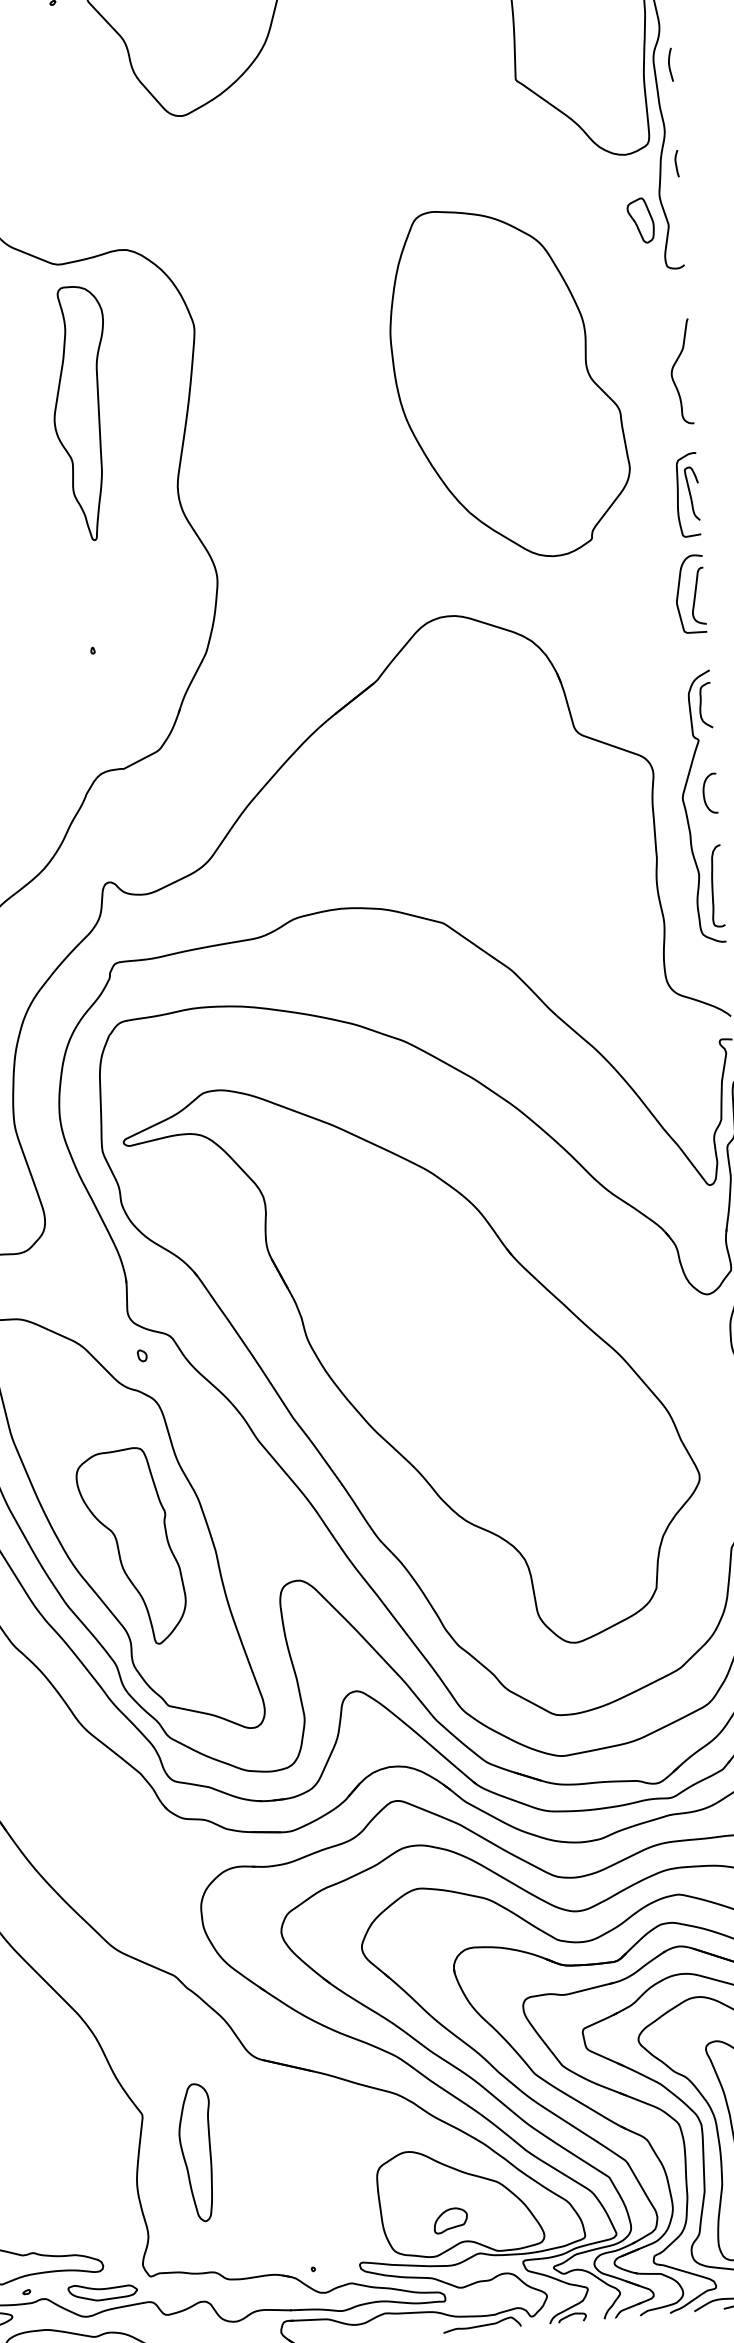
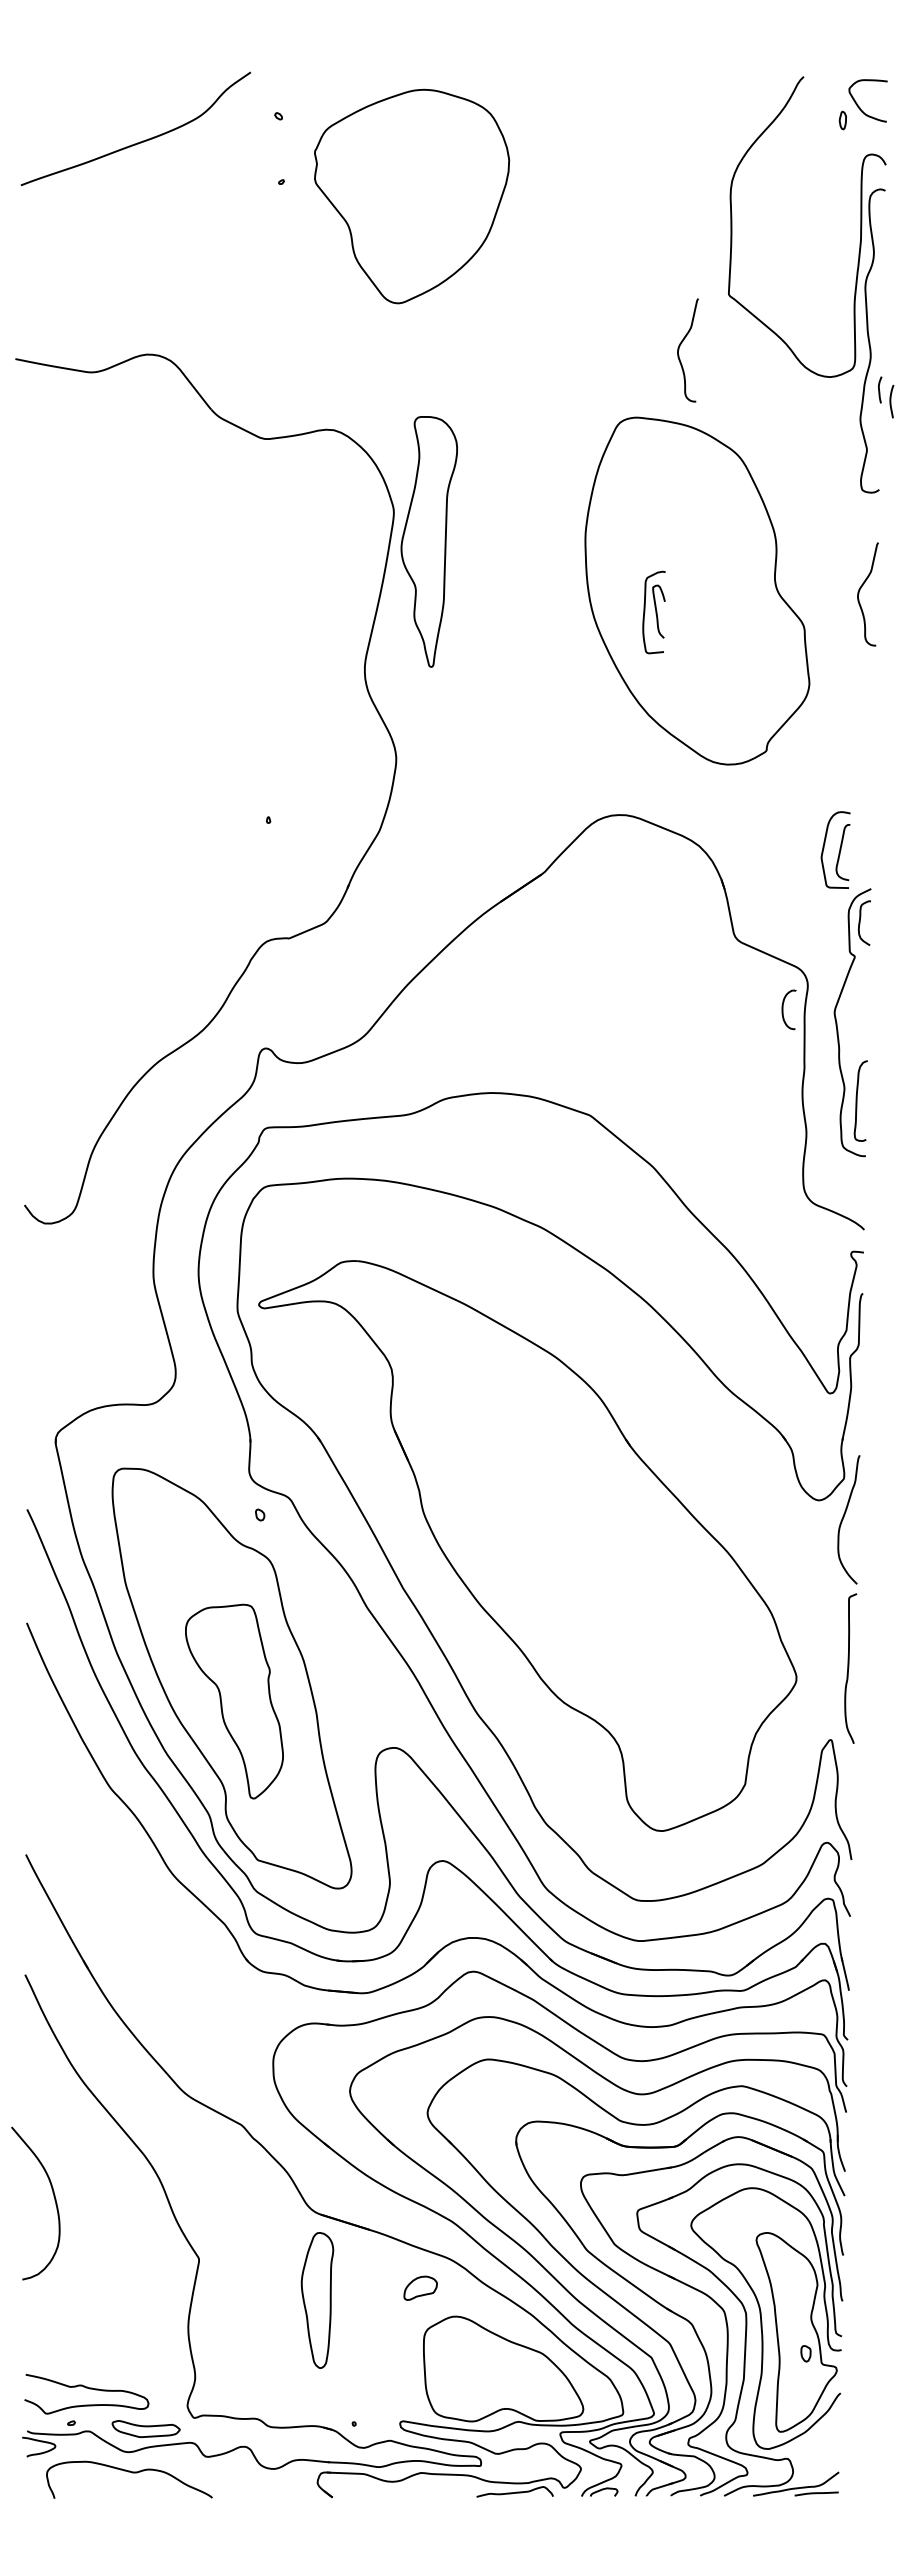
curve: (670, 64) -> (891, 401), moved
curve: (470, 140) -> (679, 350), added
part: (641, 220) -> (840, 442), removed
part: (81, 413) -> (428, 541), moved
part: (687, 495) -> (653, 612), moved
part: (690, 593) -> (835, 849), moved
curve: (704, 793) -> (783, 1009), moved
part: (196, 2152) -> (317, 2300), moved
part: (450, 2219) -> (420, 2287), moved

